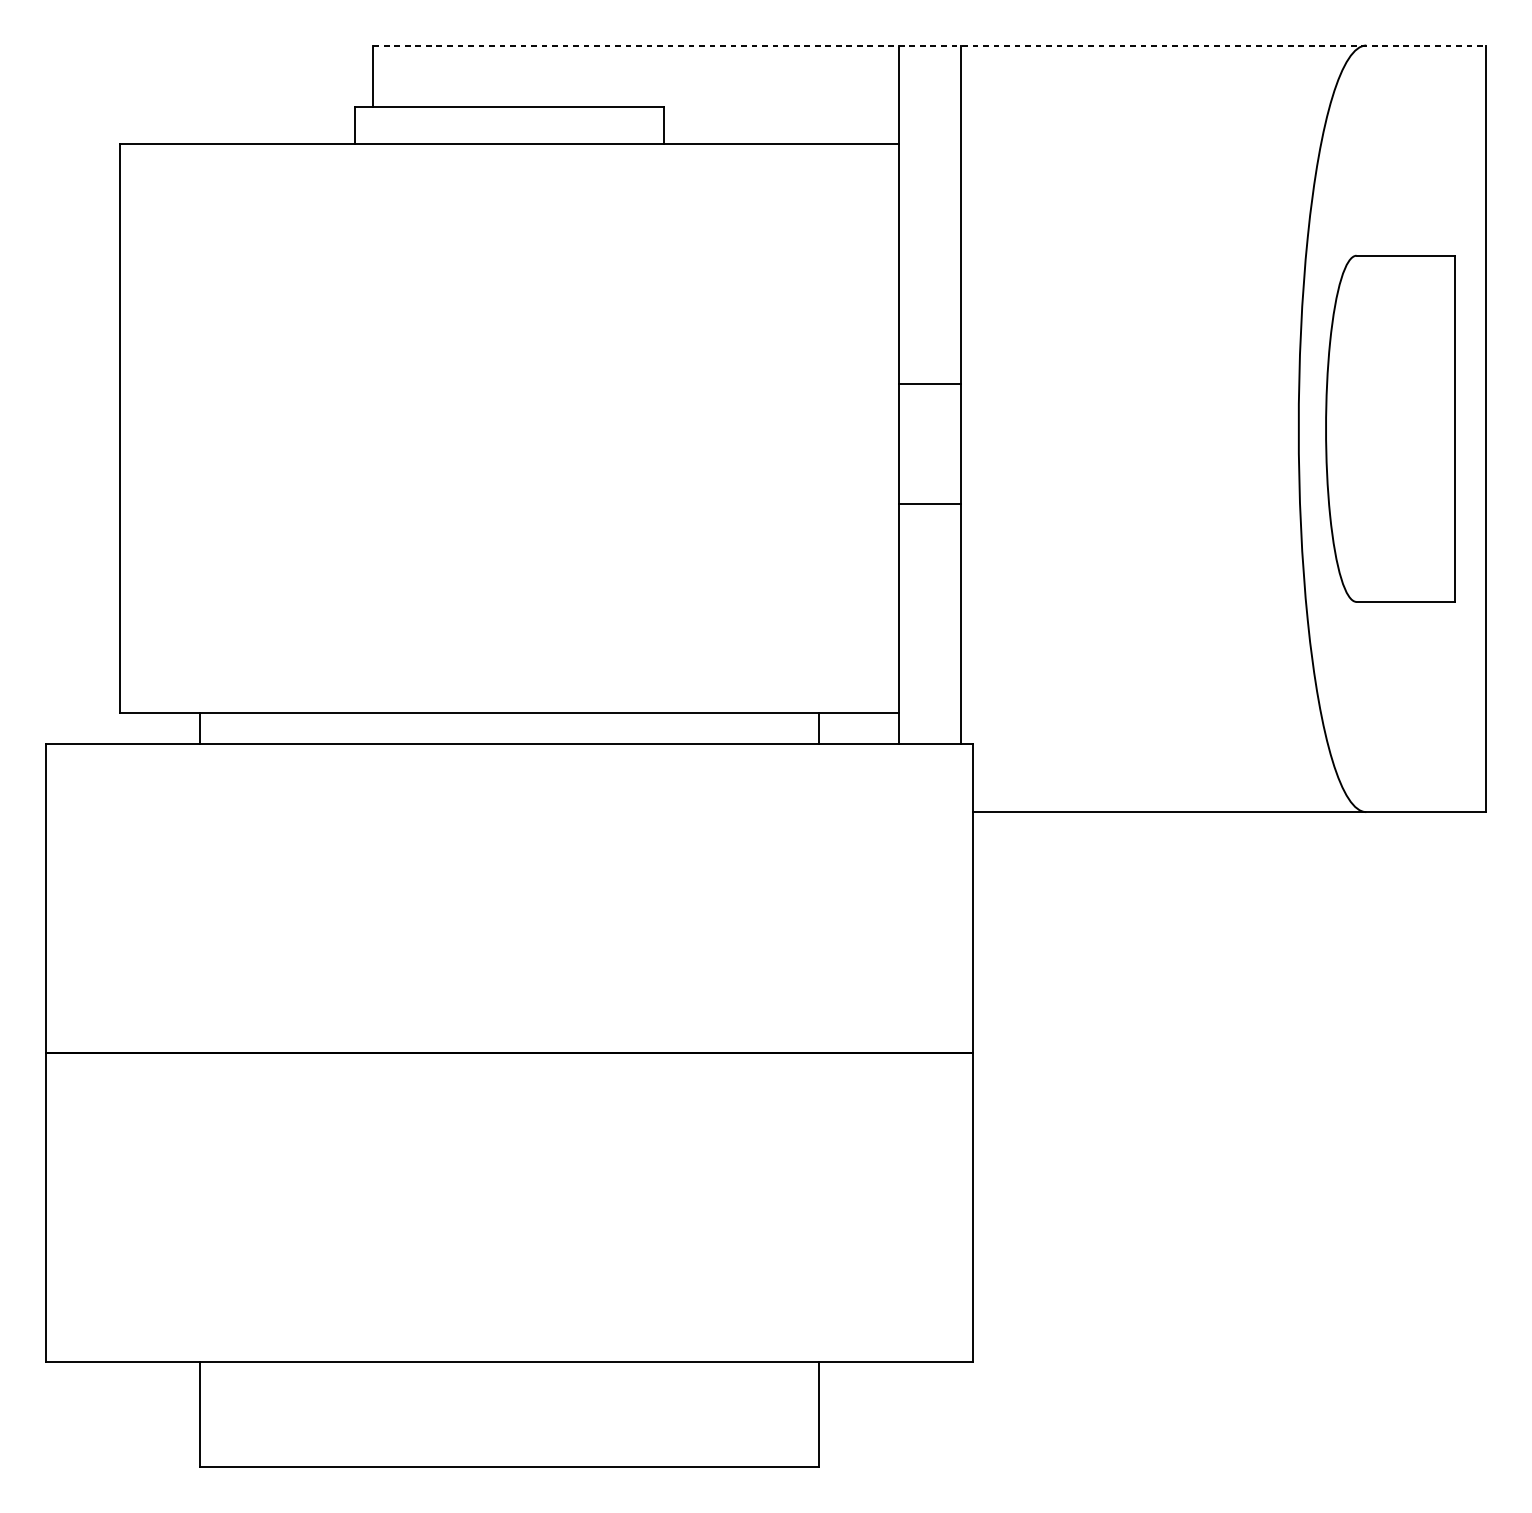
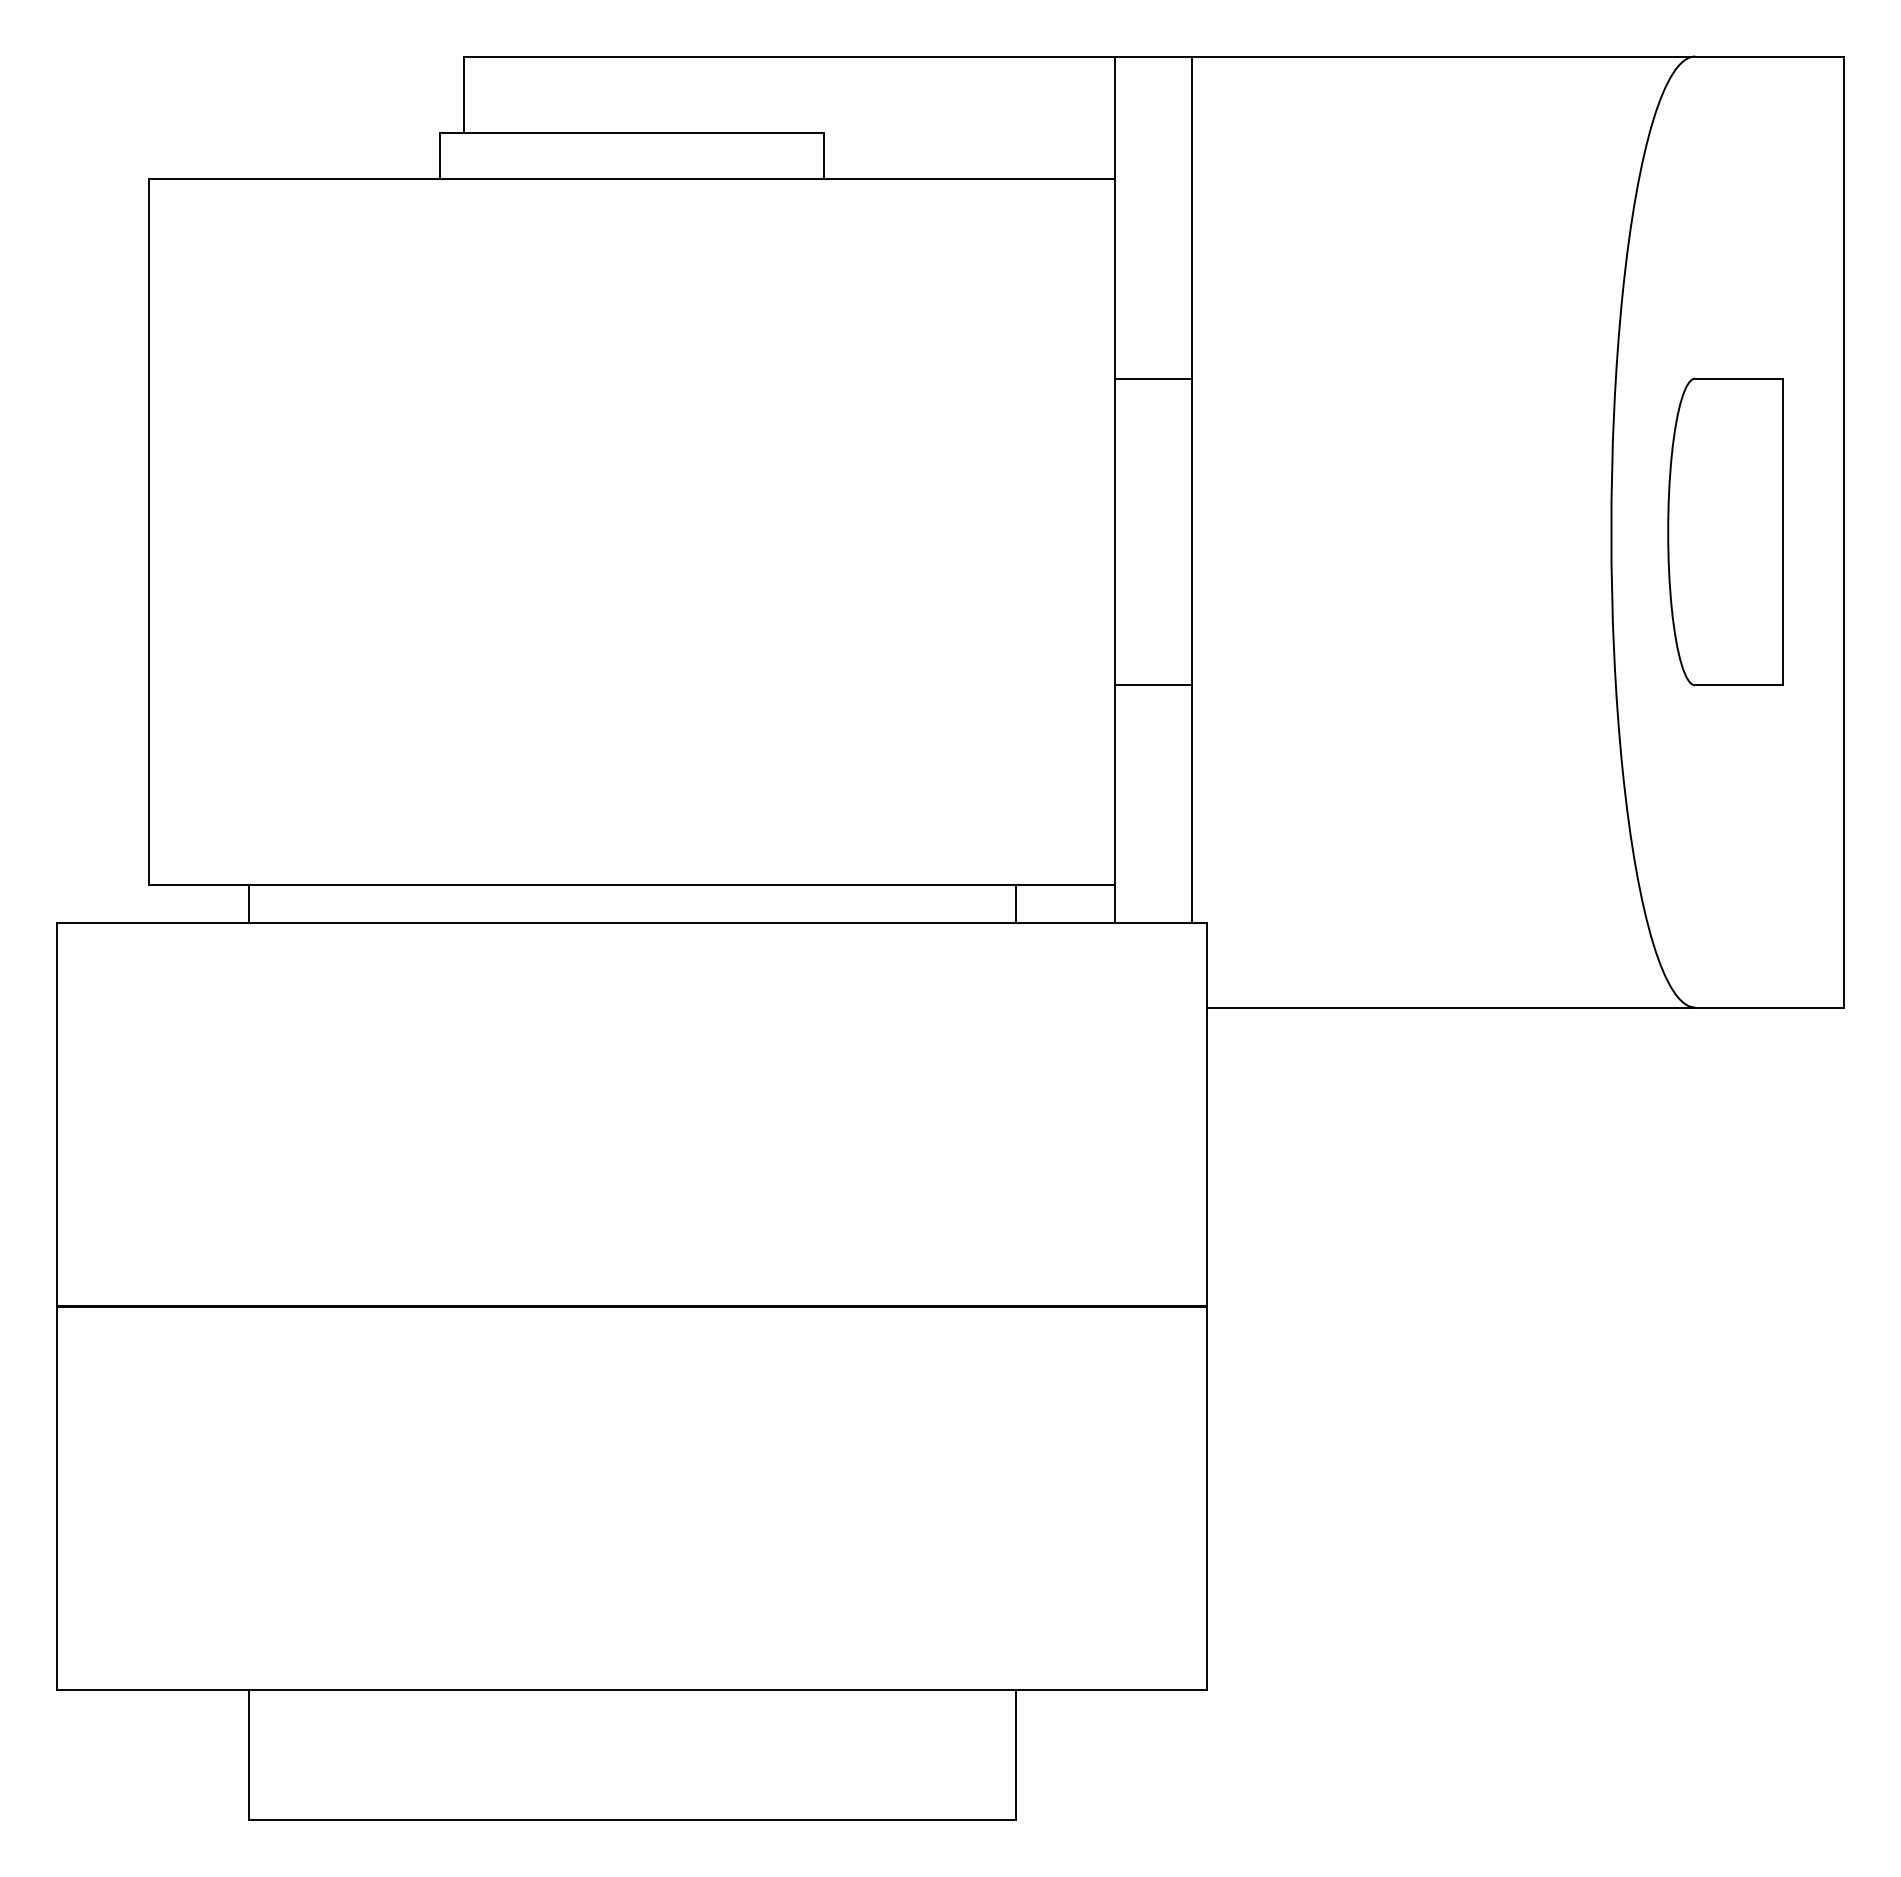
line: (930, 45) -> (1154, 56), dashed -> solid
line: (929, 384) -> (1153, 378), moved
part: (1390, 428) -> (1725, 531), size x0.71
line: (929, 504) -> (1153, 685), moved

